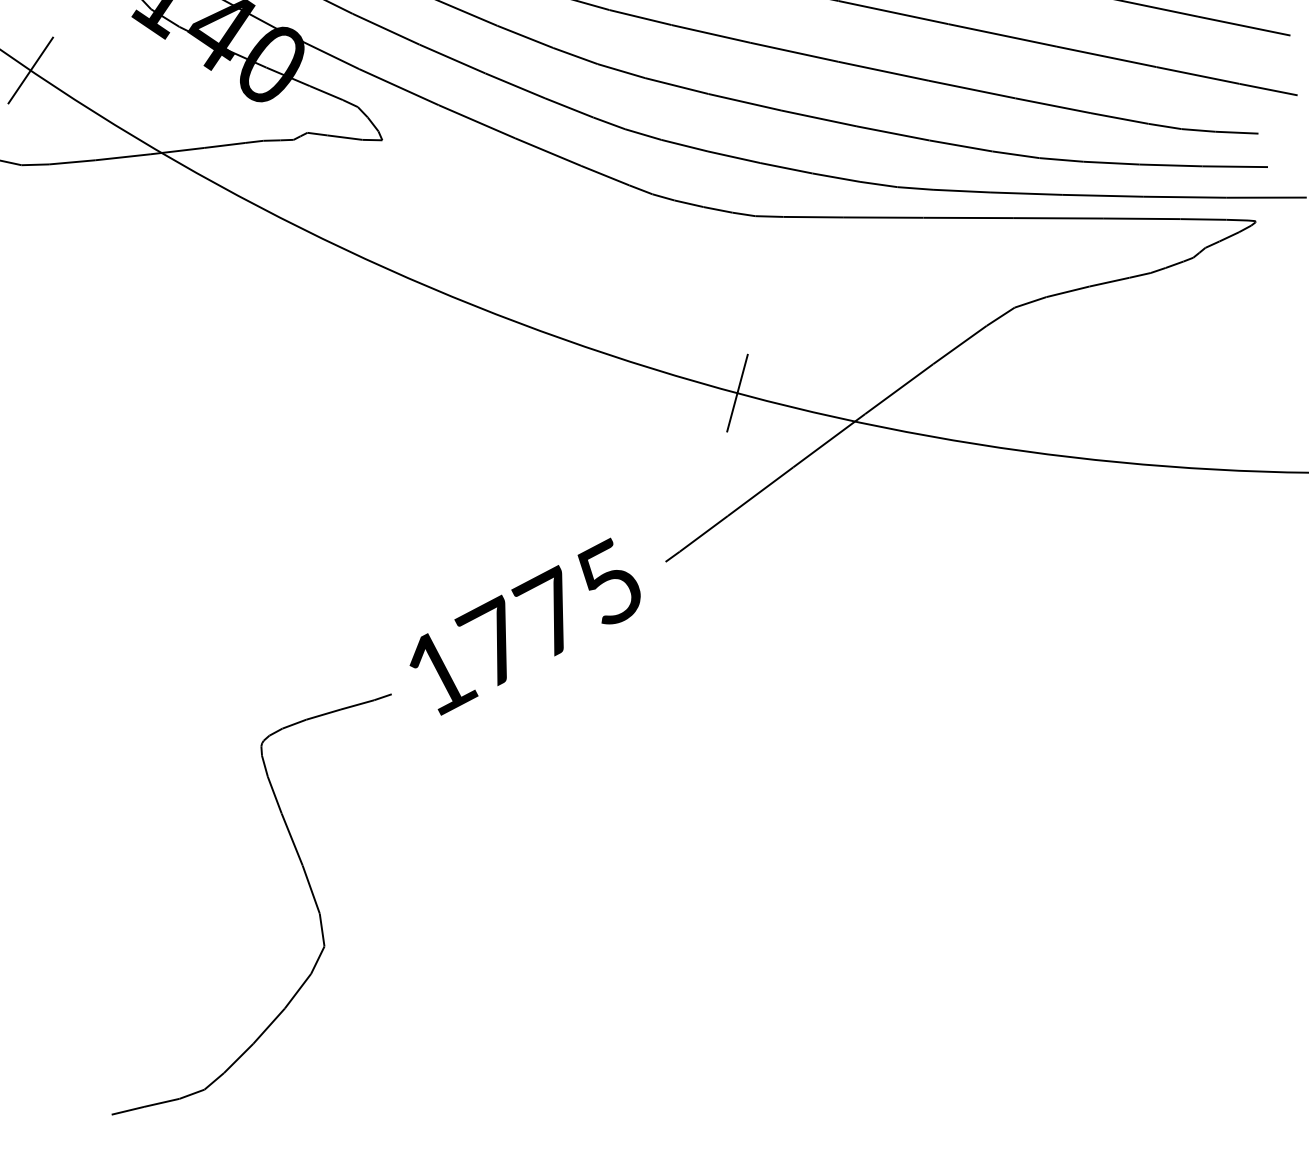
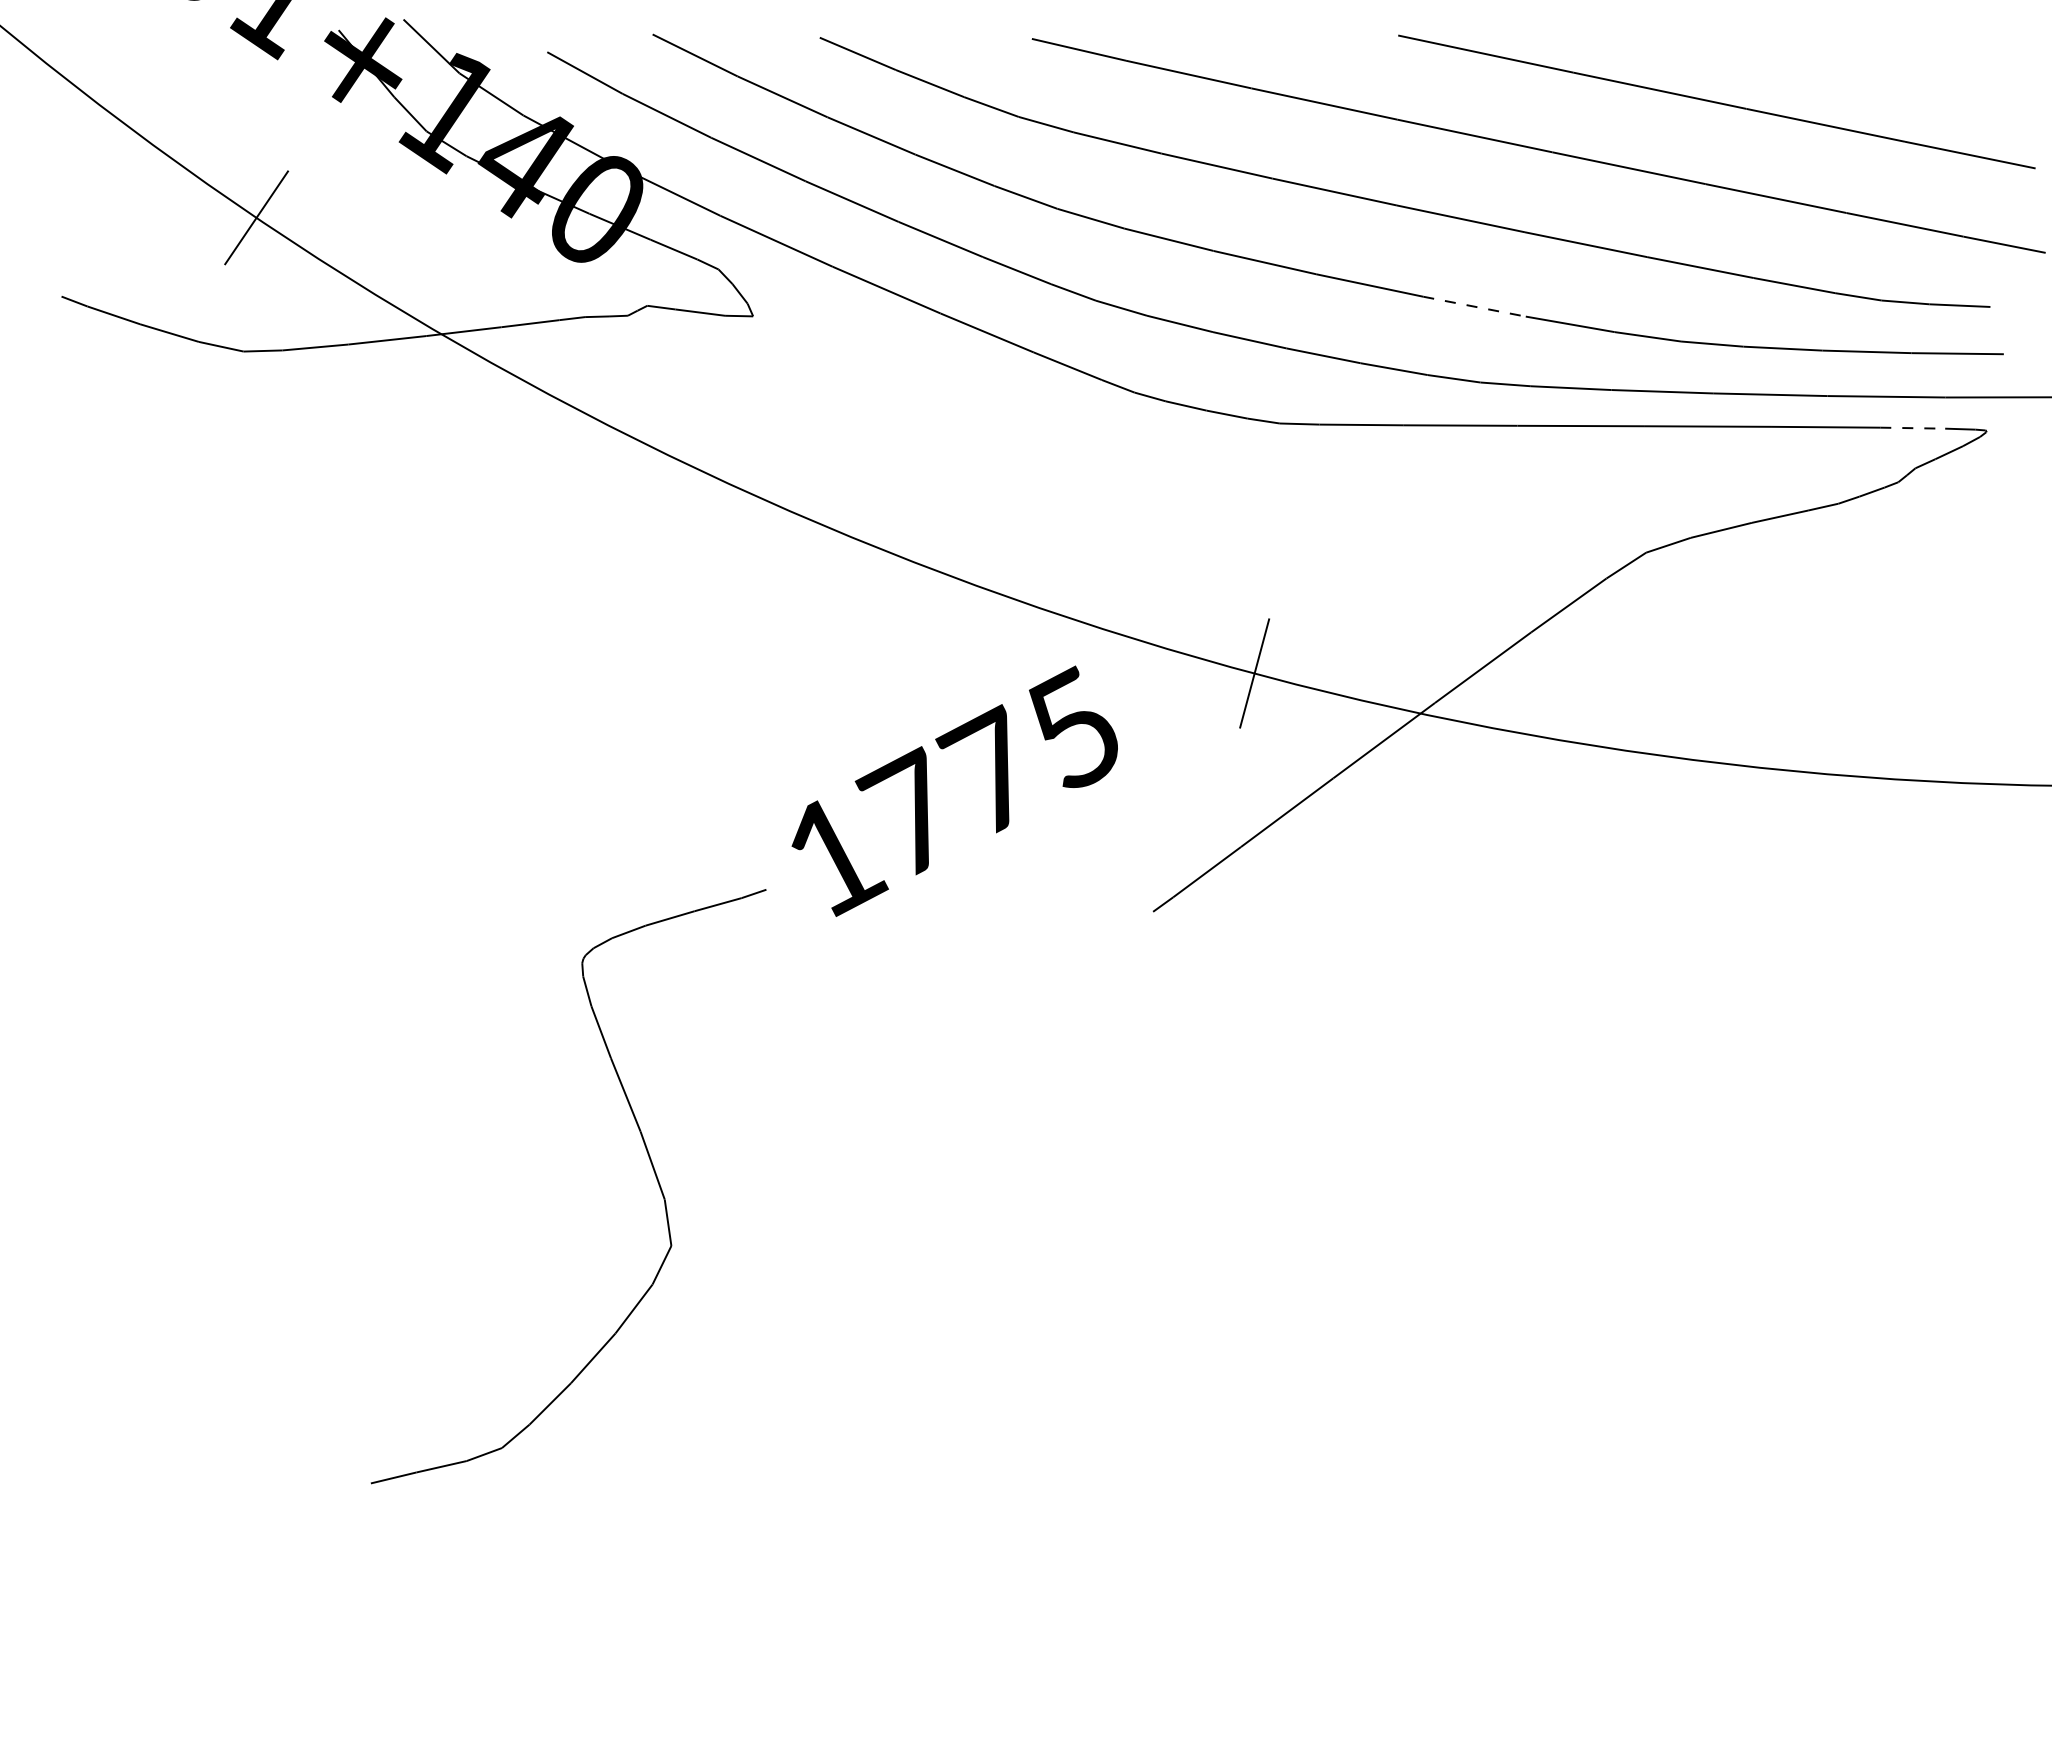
line: (893, 133) -> (1475, 306), solid -> dashed
line: (1204, 219) -> (1913, 428), solid -> dashed
text: (524, 626) -> (954, 790), moved
part: (308, 886) -> (649, 1160), moved

